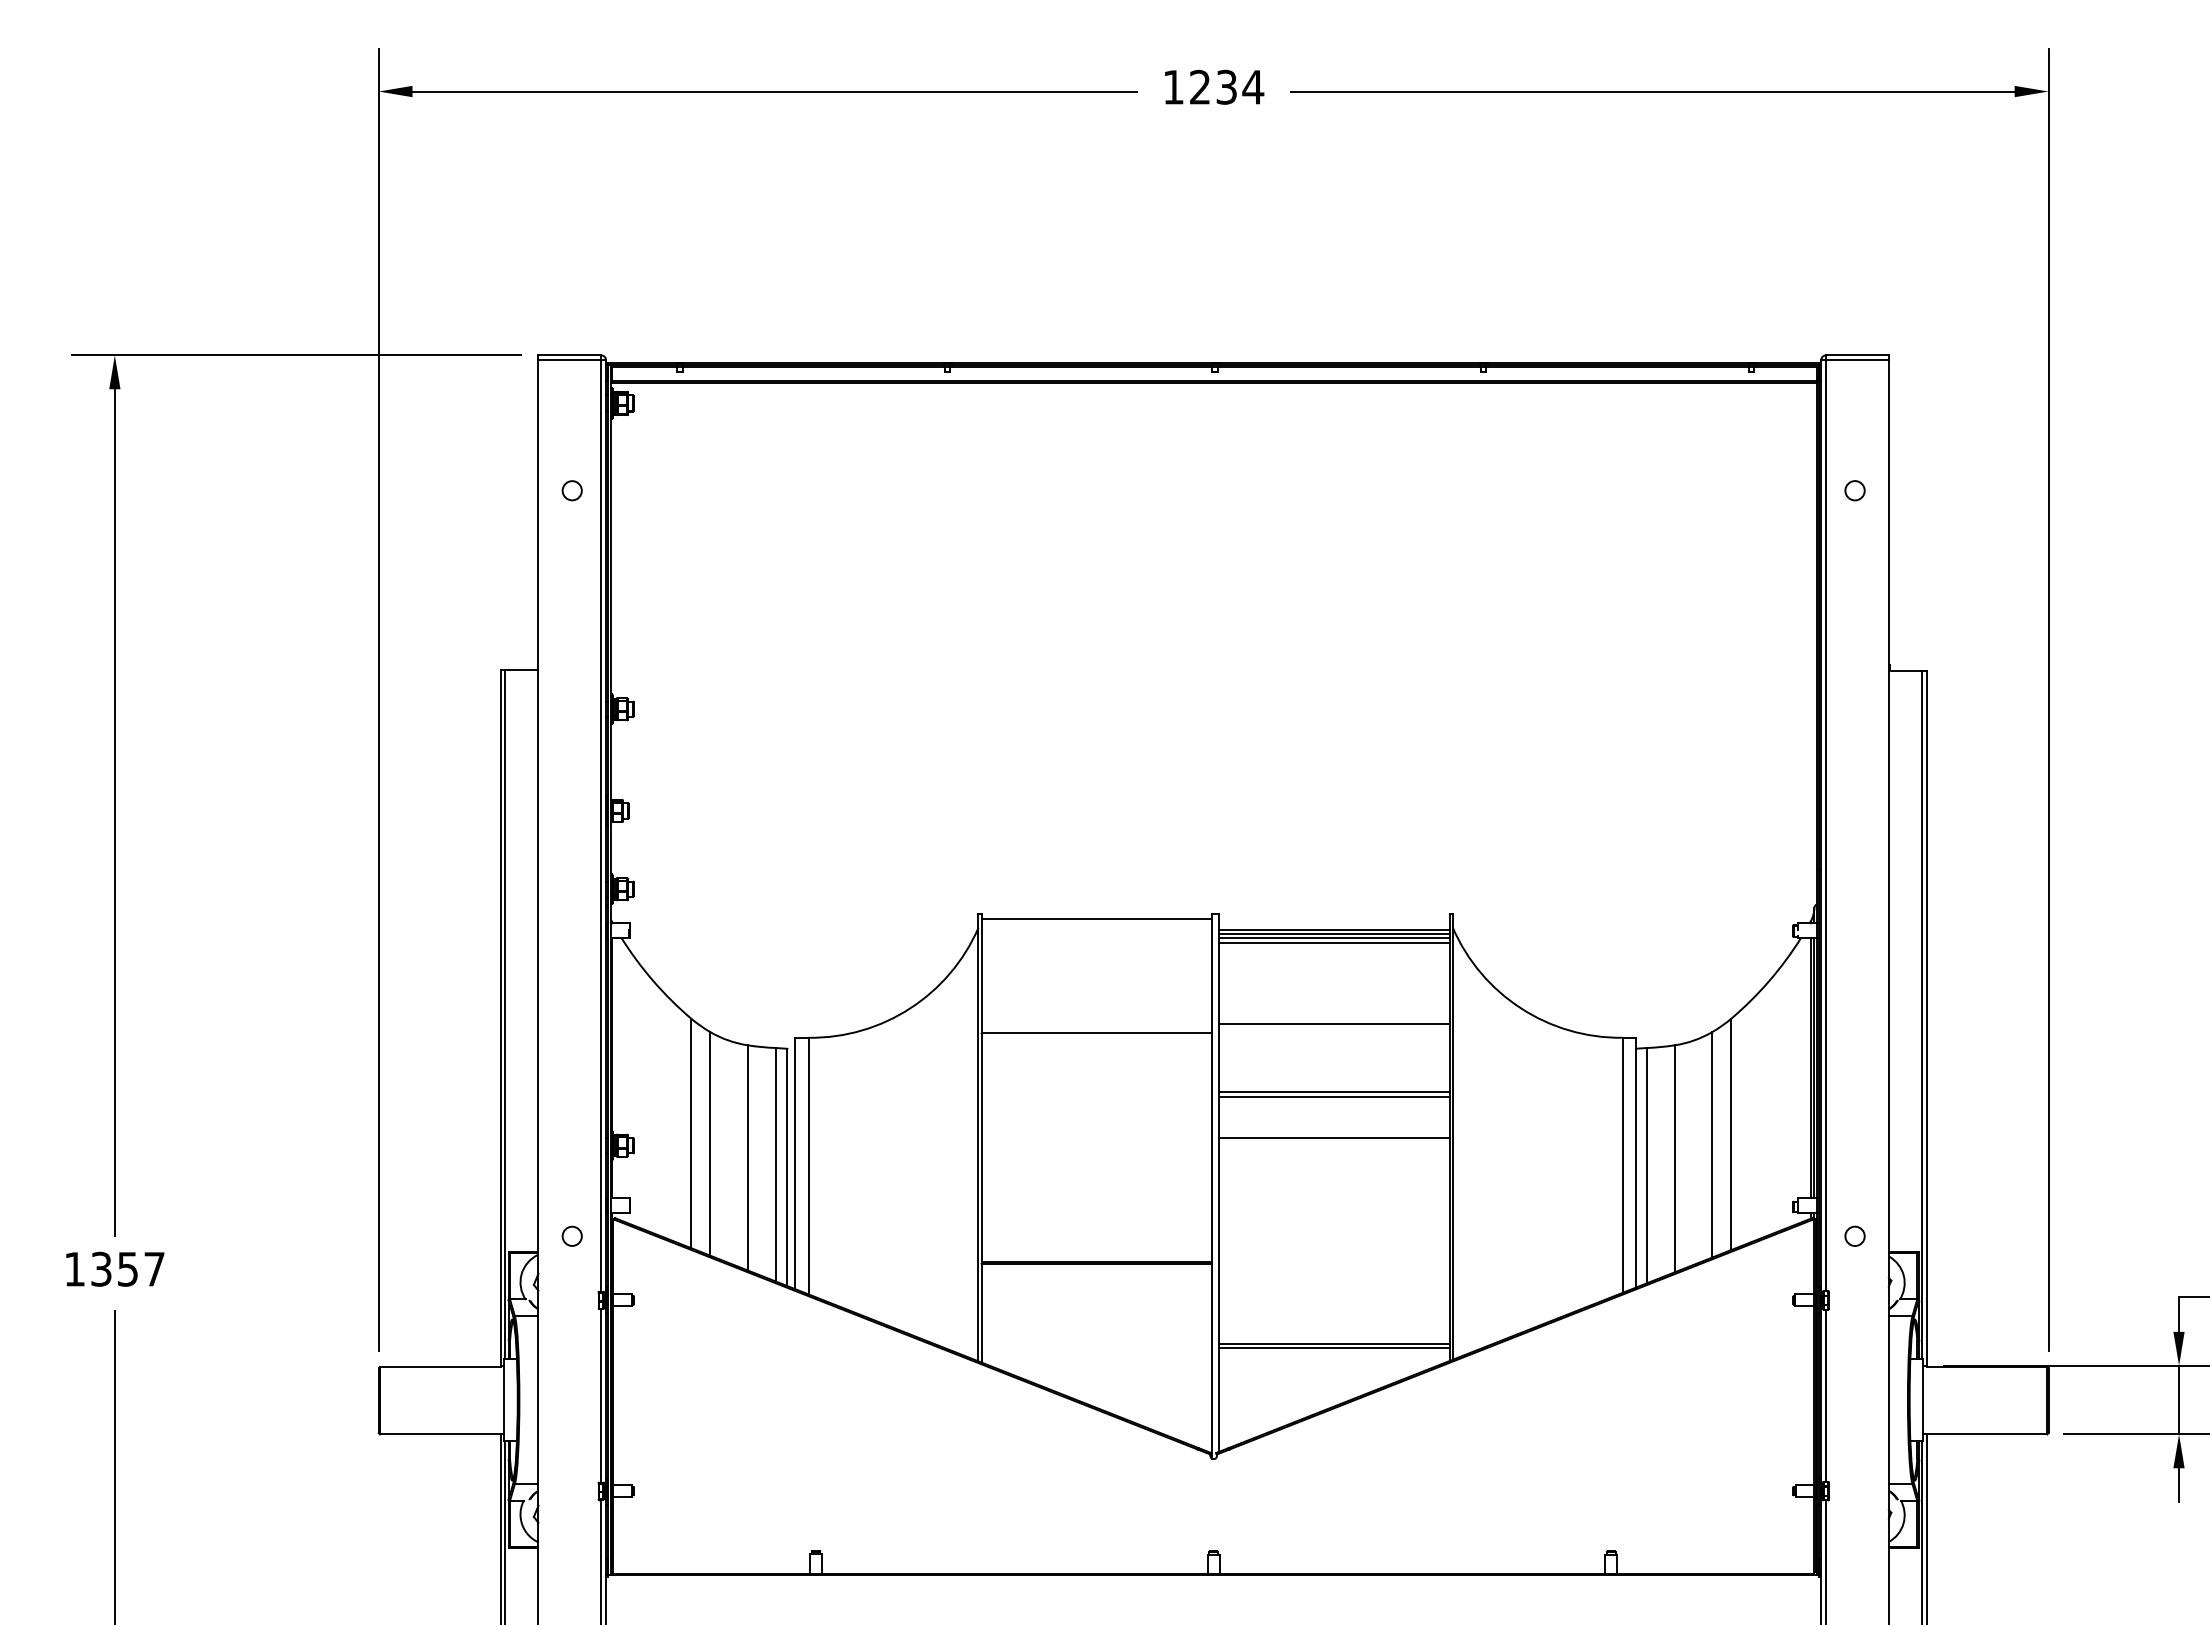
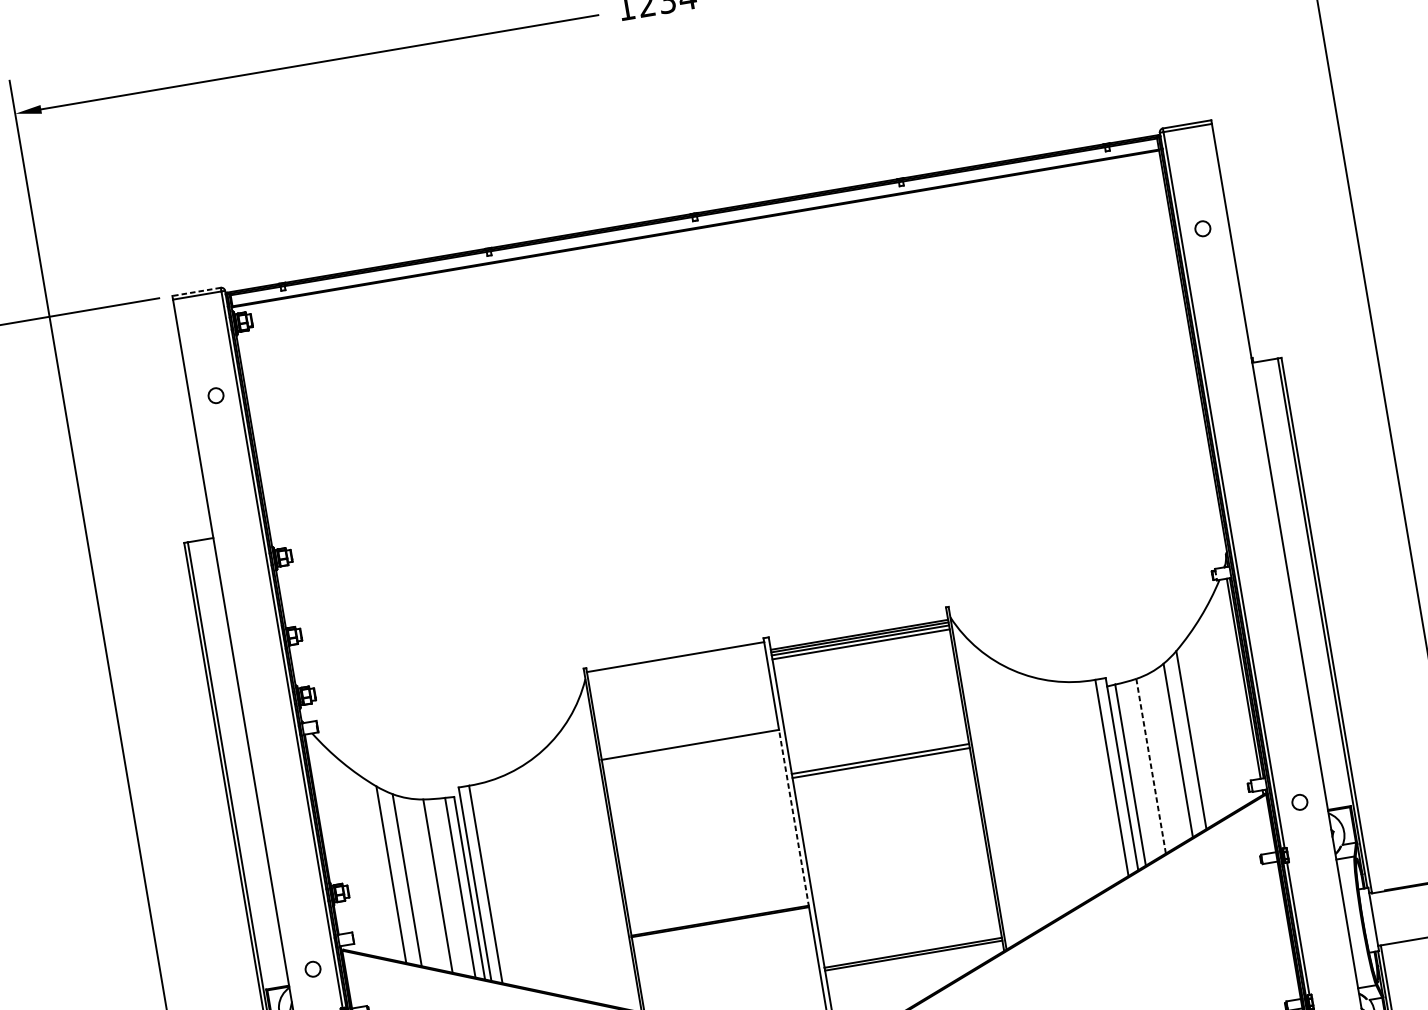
line: (569, 355) -> (196, 292), solid -> dashed
line: (1334, 1024) -> (871, 707), removed
line: (1334, 1137) -> (886, 794), removed
line: (1212, 1148) -> (794, 818), solid -> dashed
line: (1674, 1158) -> (1150, 765), solid -> dashed

